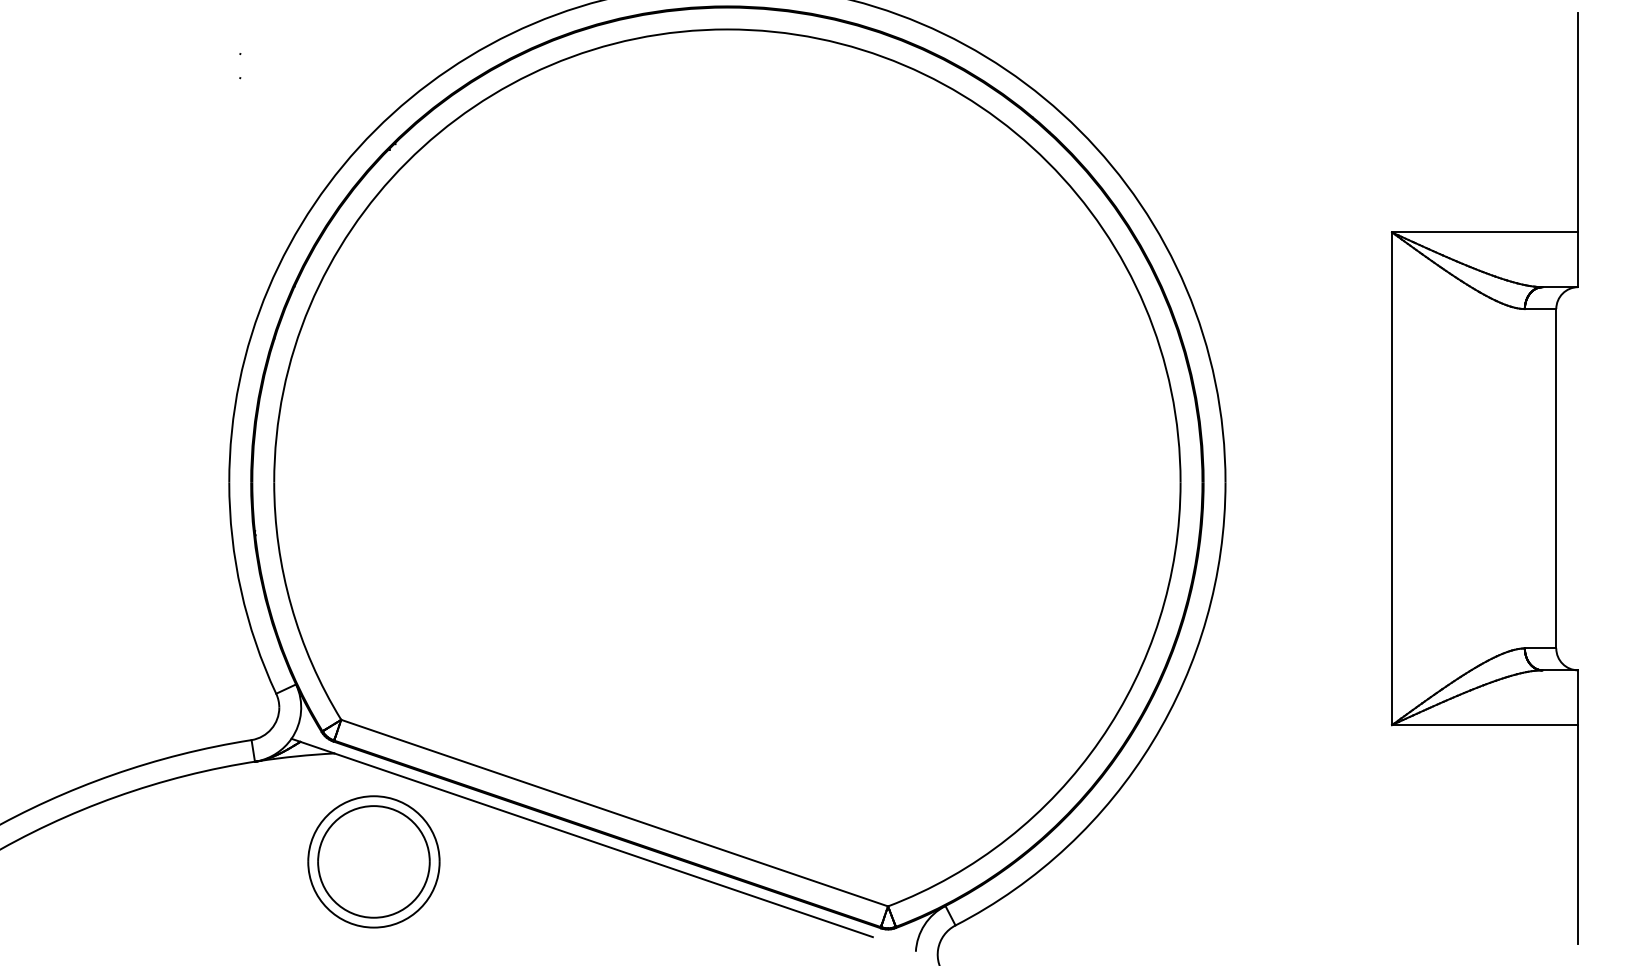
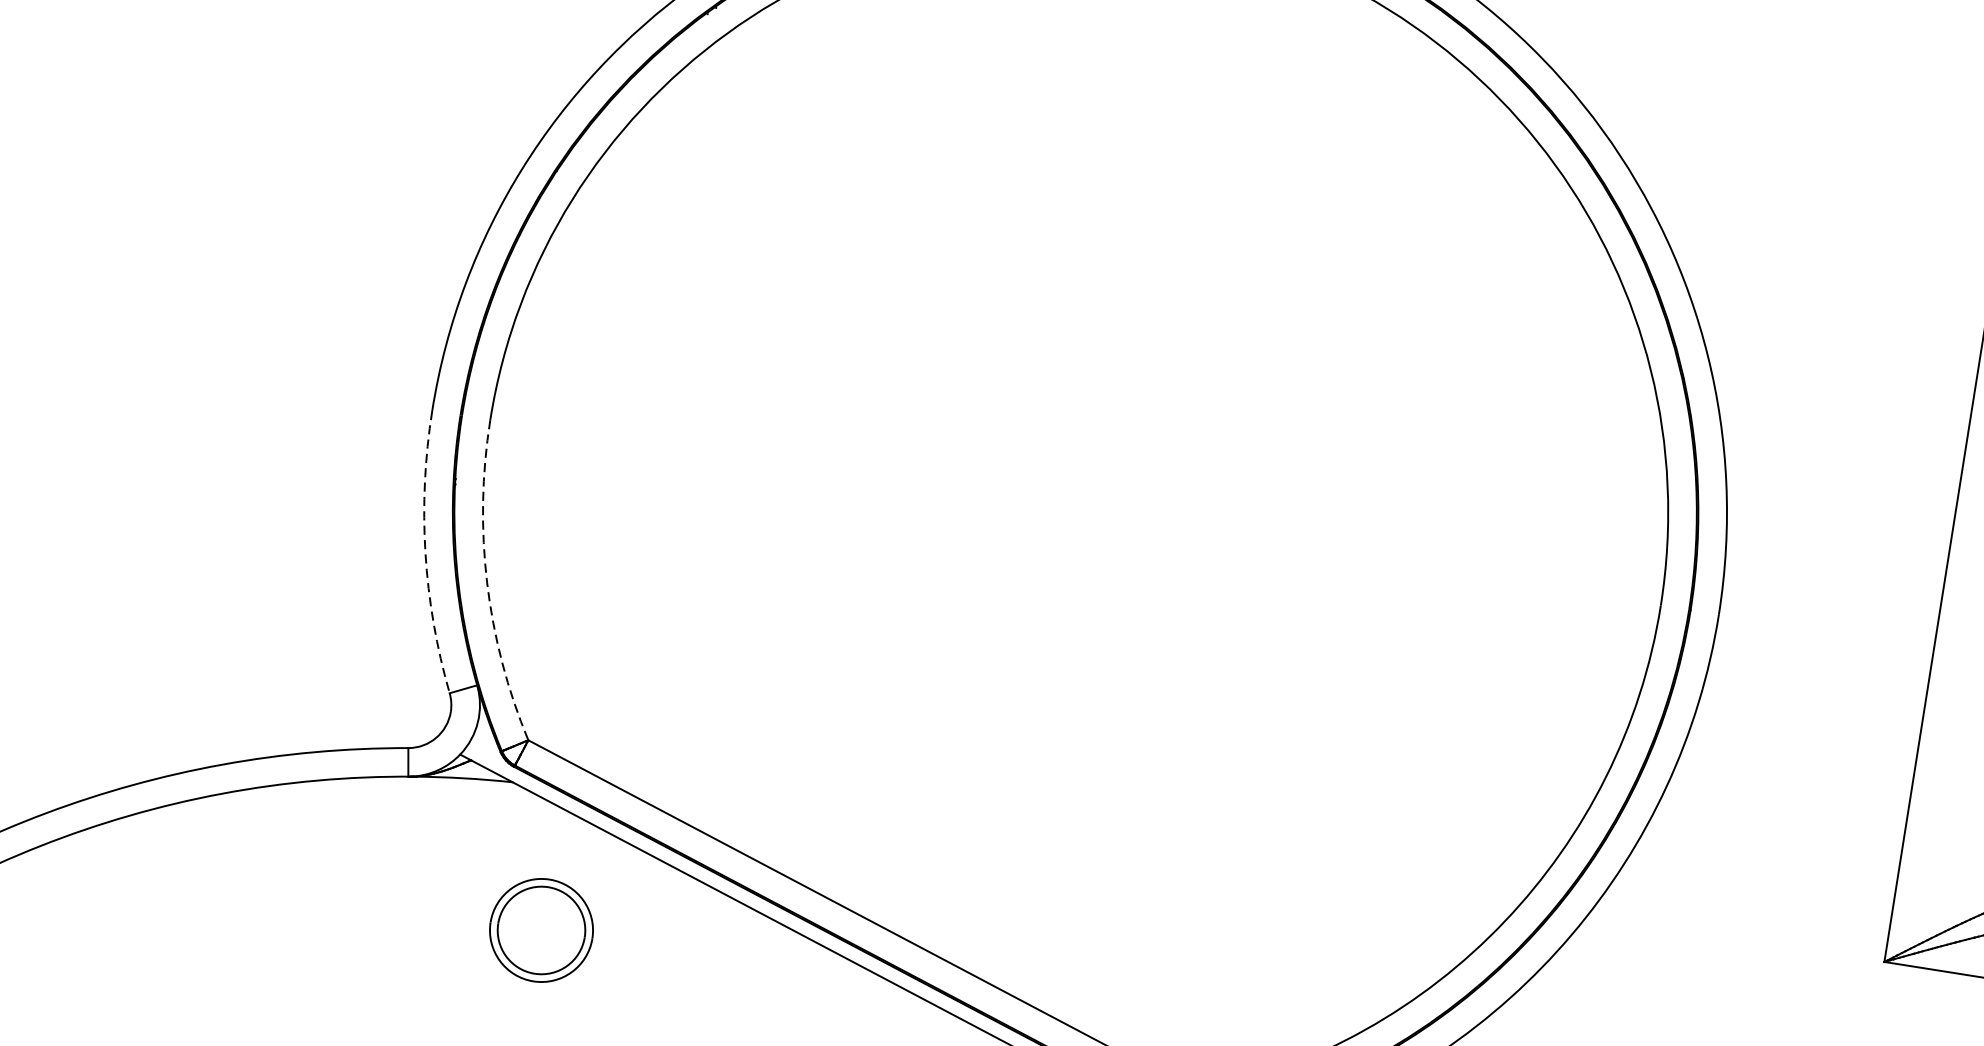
arc: (241, 590) -> (425, 552), solid -> dashed
arc: (291, 605) -> (487, 582), solid -> dashed
part: (373, 861) -> (541, 929), size x0.6

